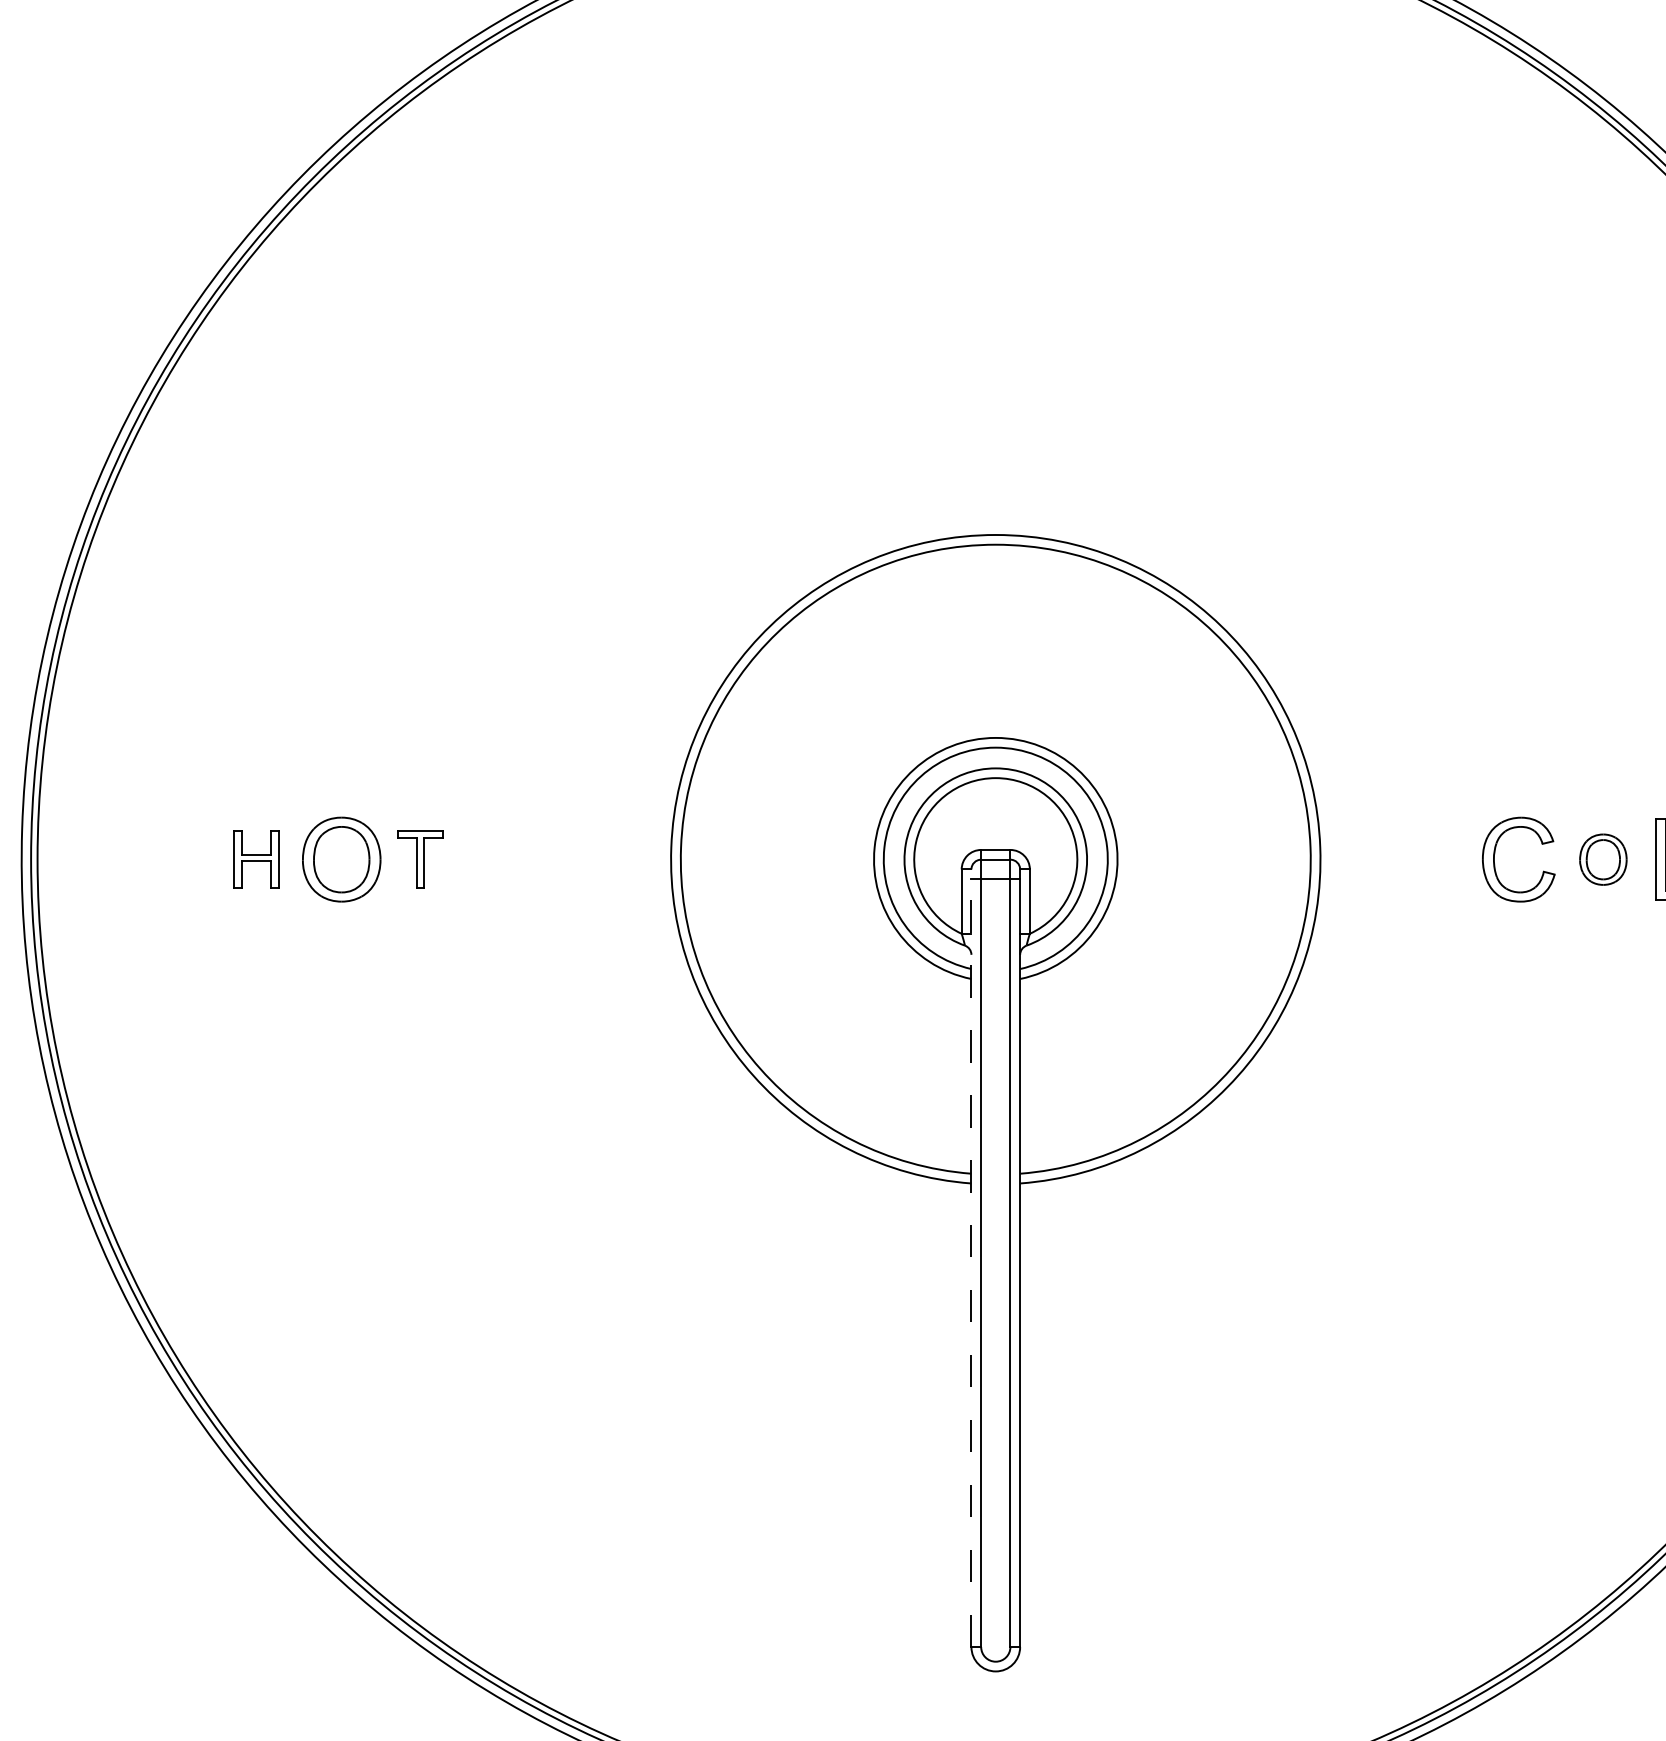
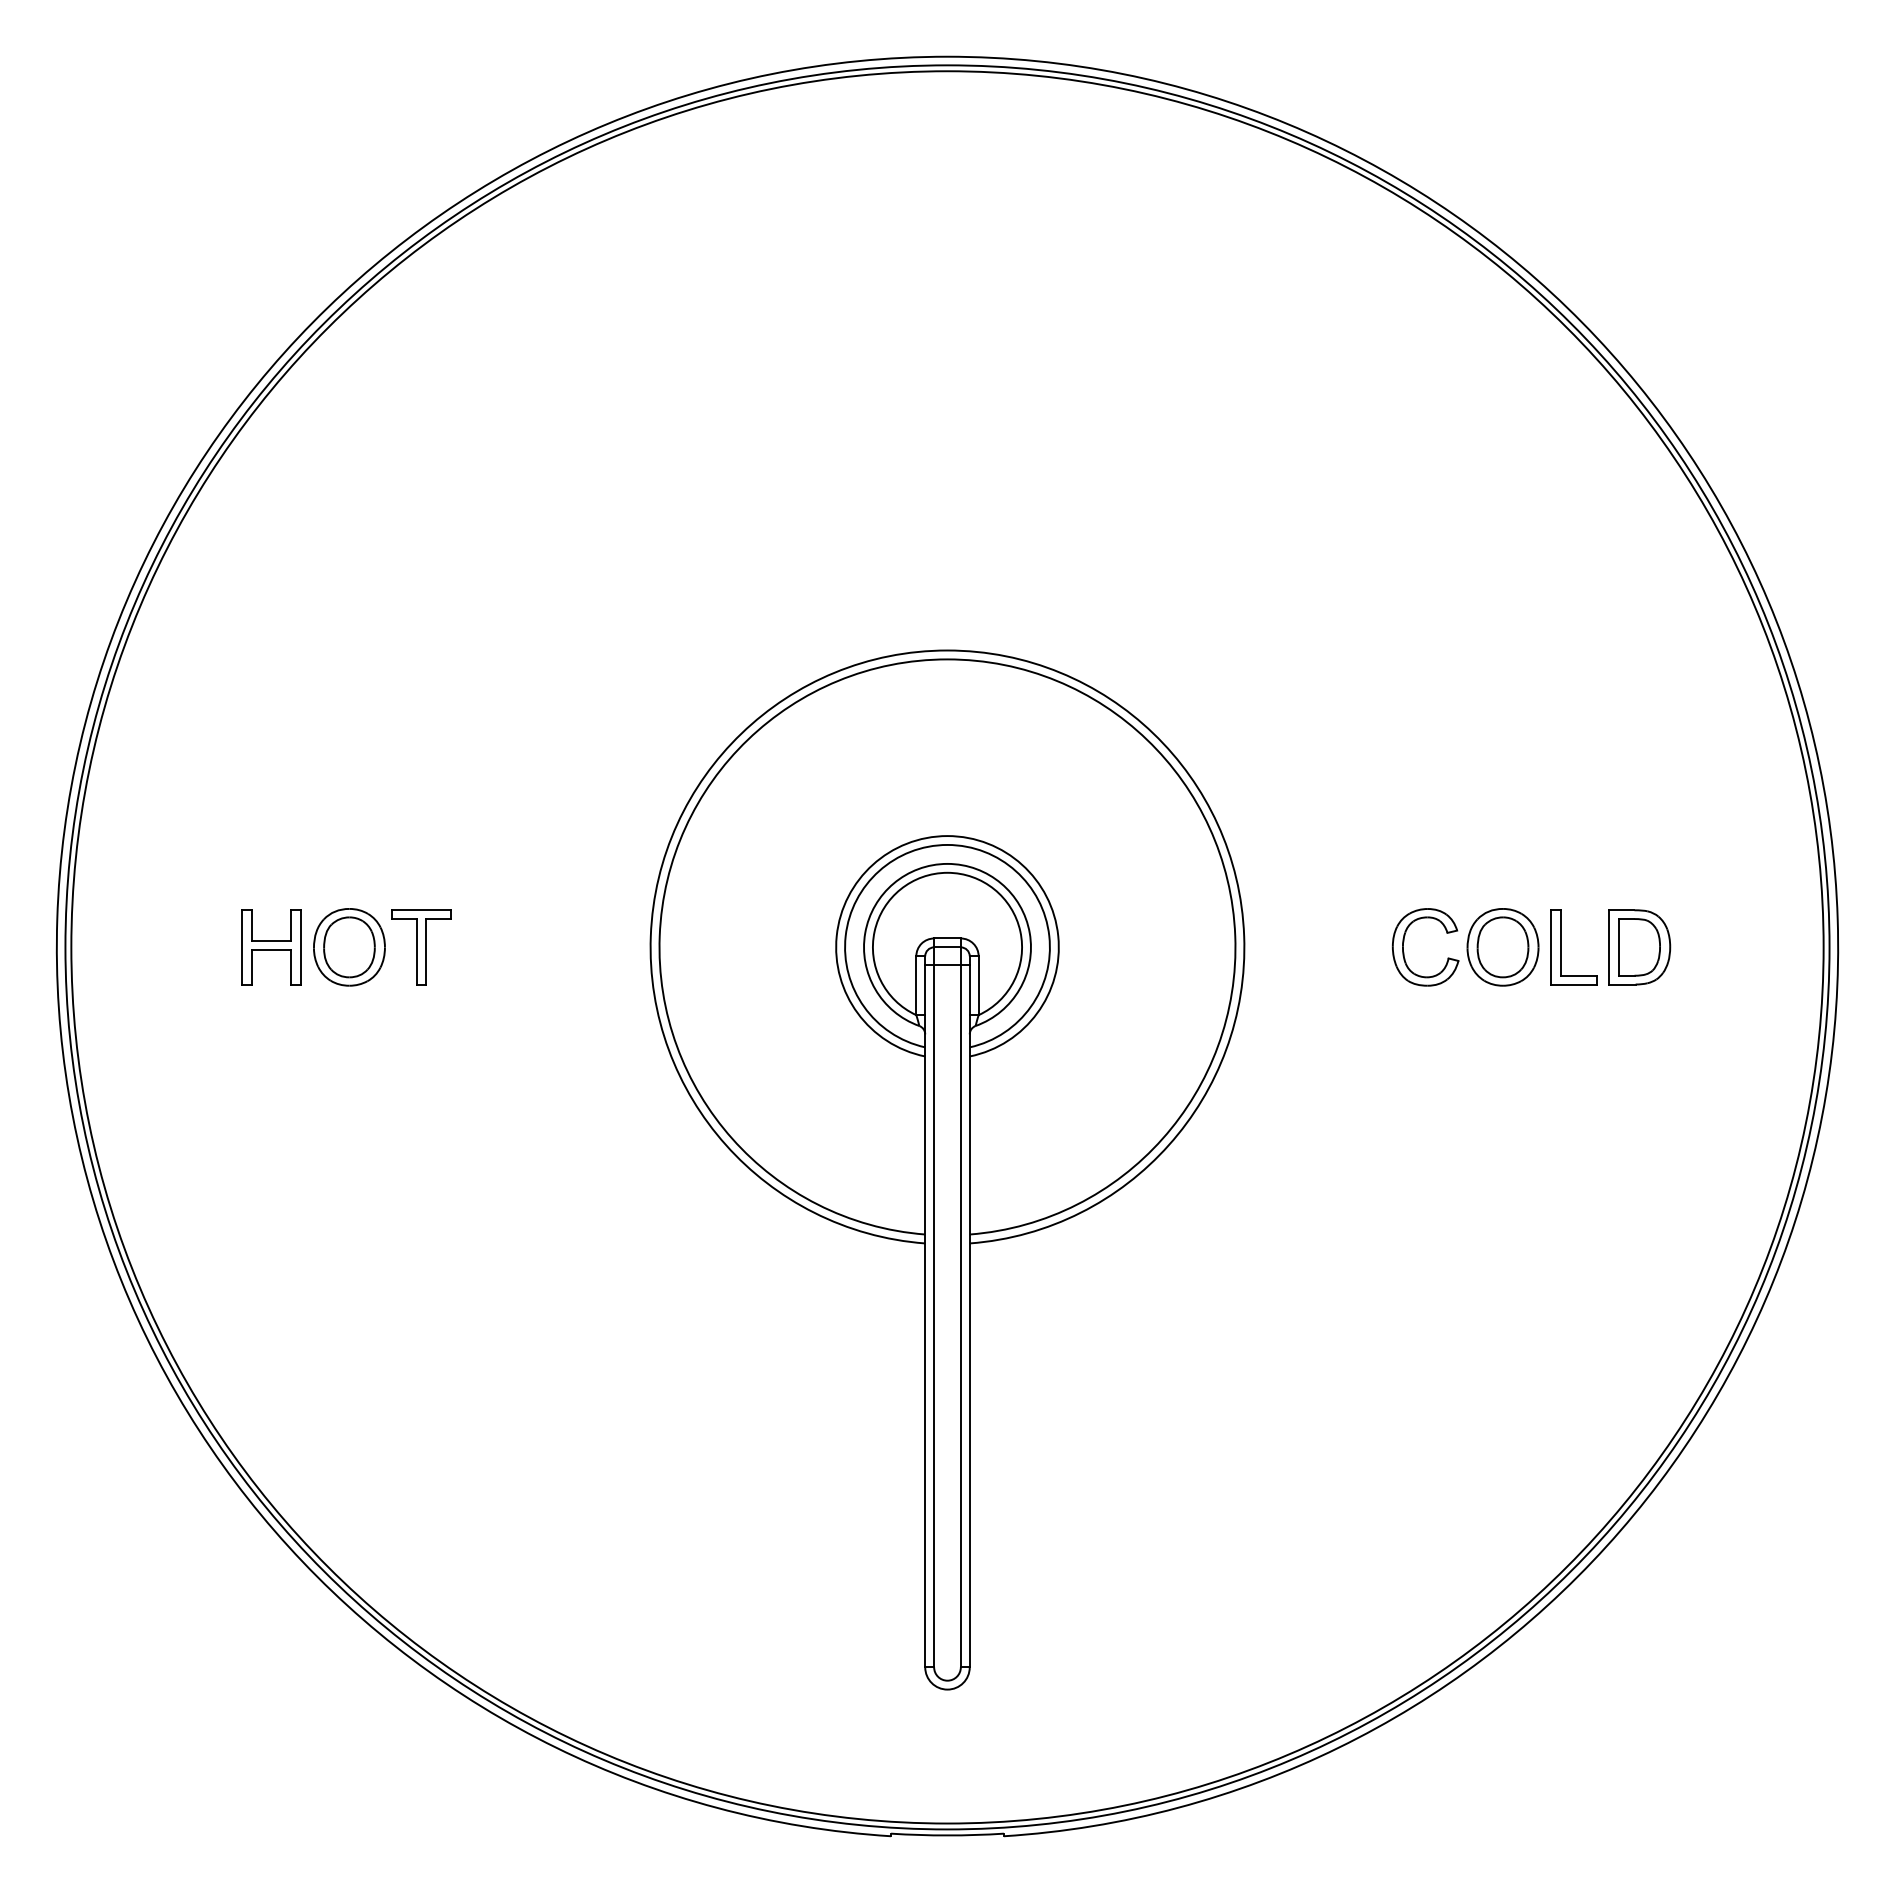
part: (256, 859) -> (271, 947), size x1.43
part: (420, 859) -> (421, 947), size x1.43
part: (1602, 859) -> (1502, 947), size x1.67
line: (971, 1257) -> (925, 1311), dashed -> solid

